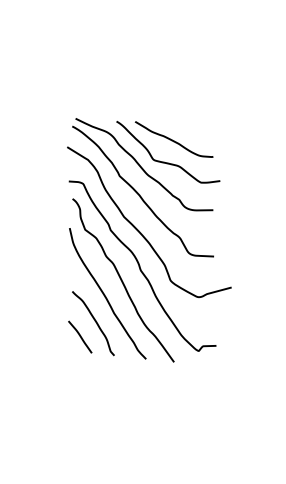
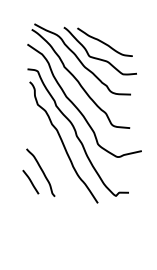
curve: (105, 294) -> (50, 152), removed

